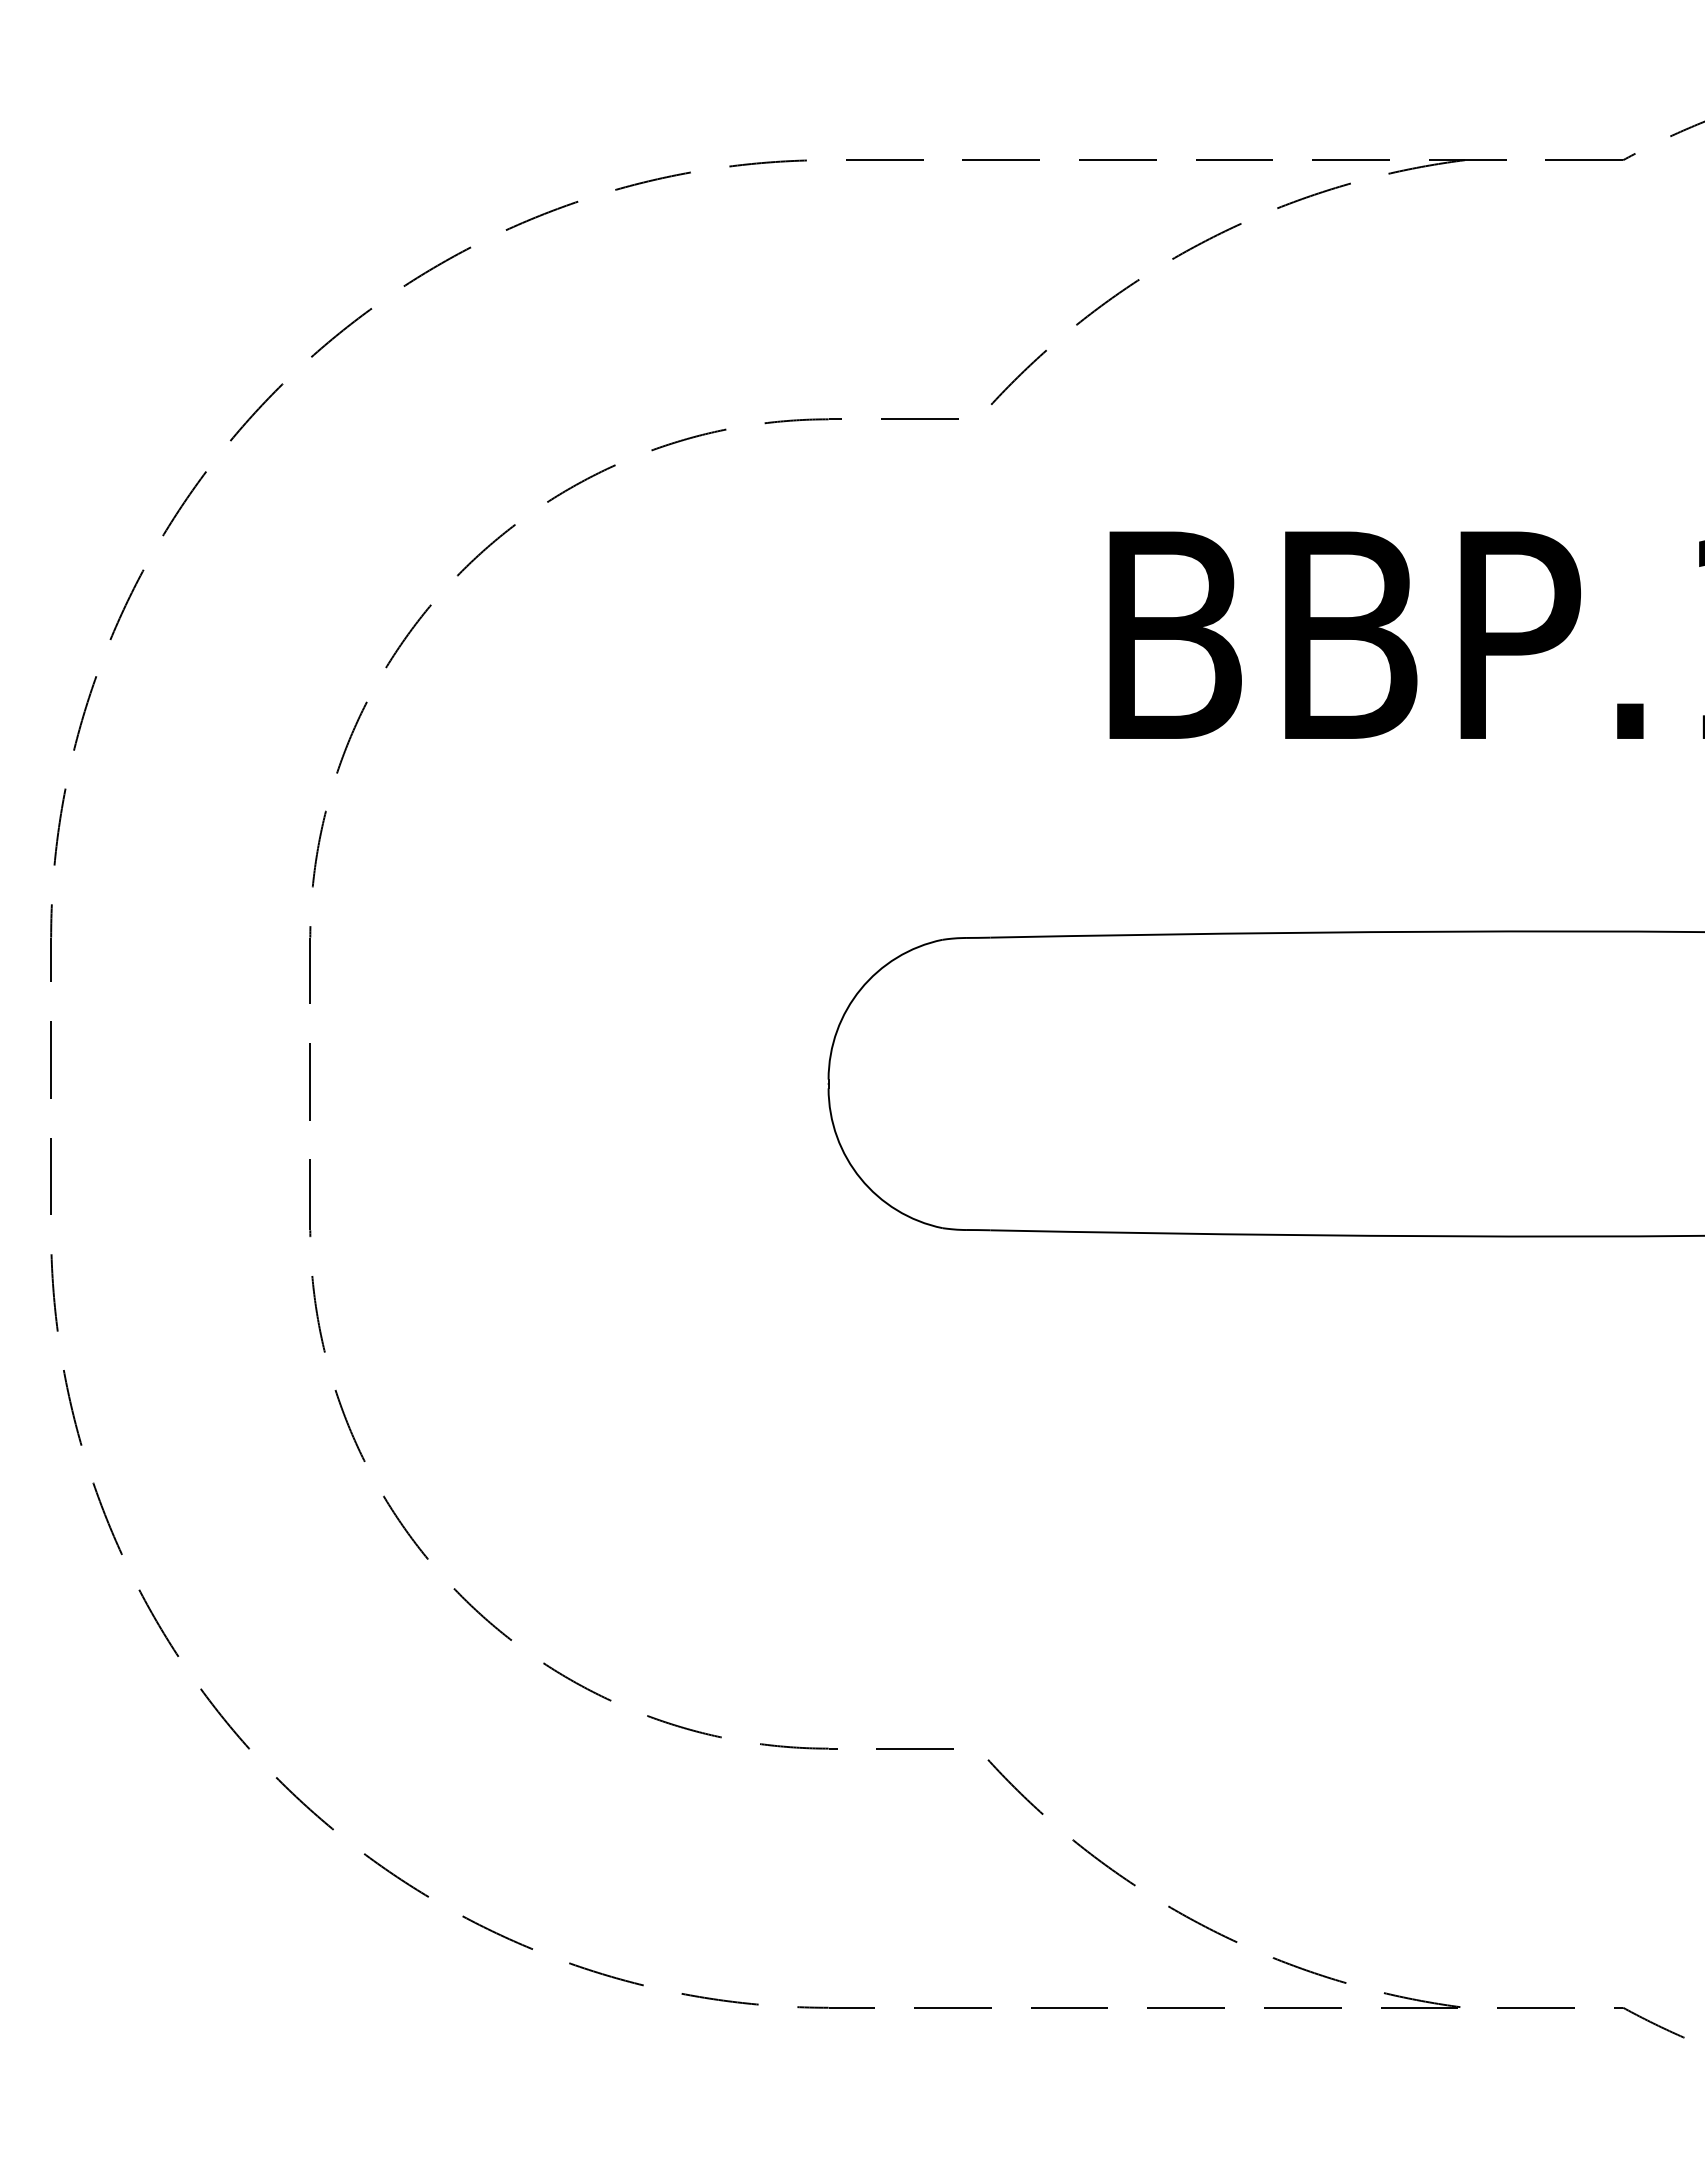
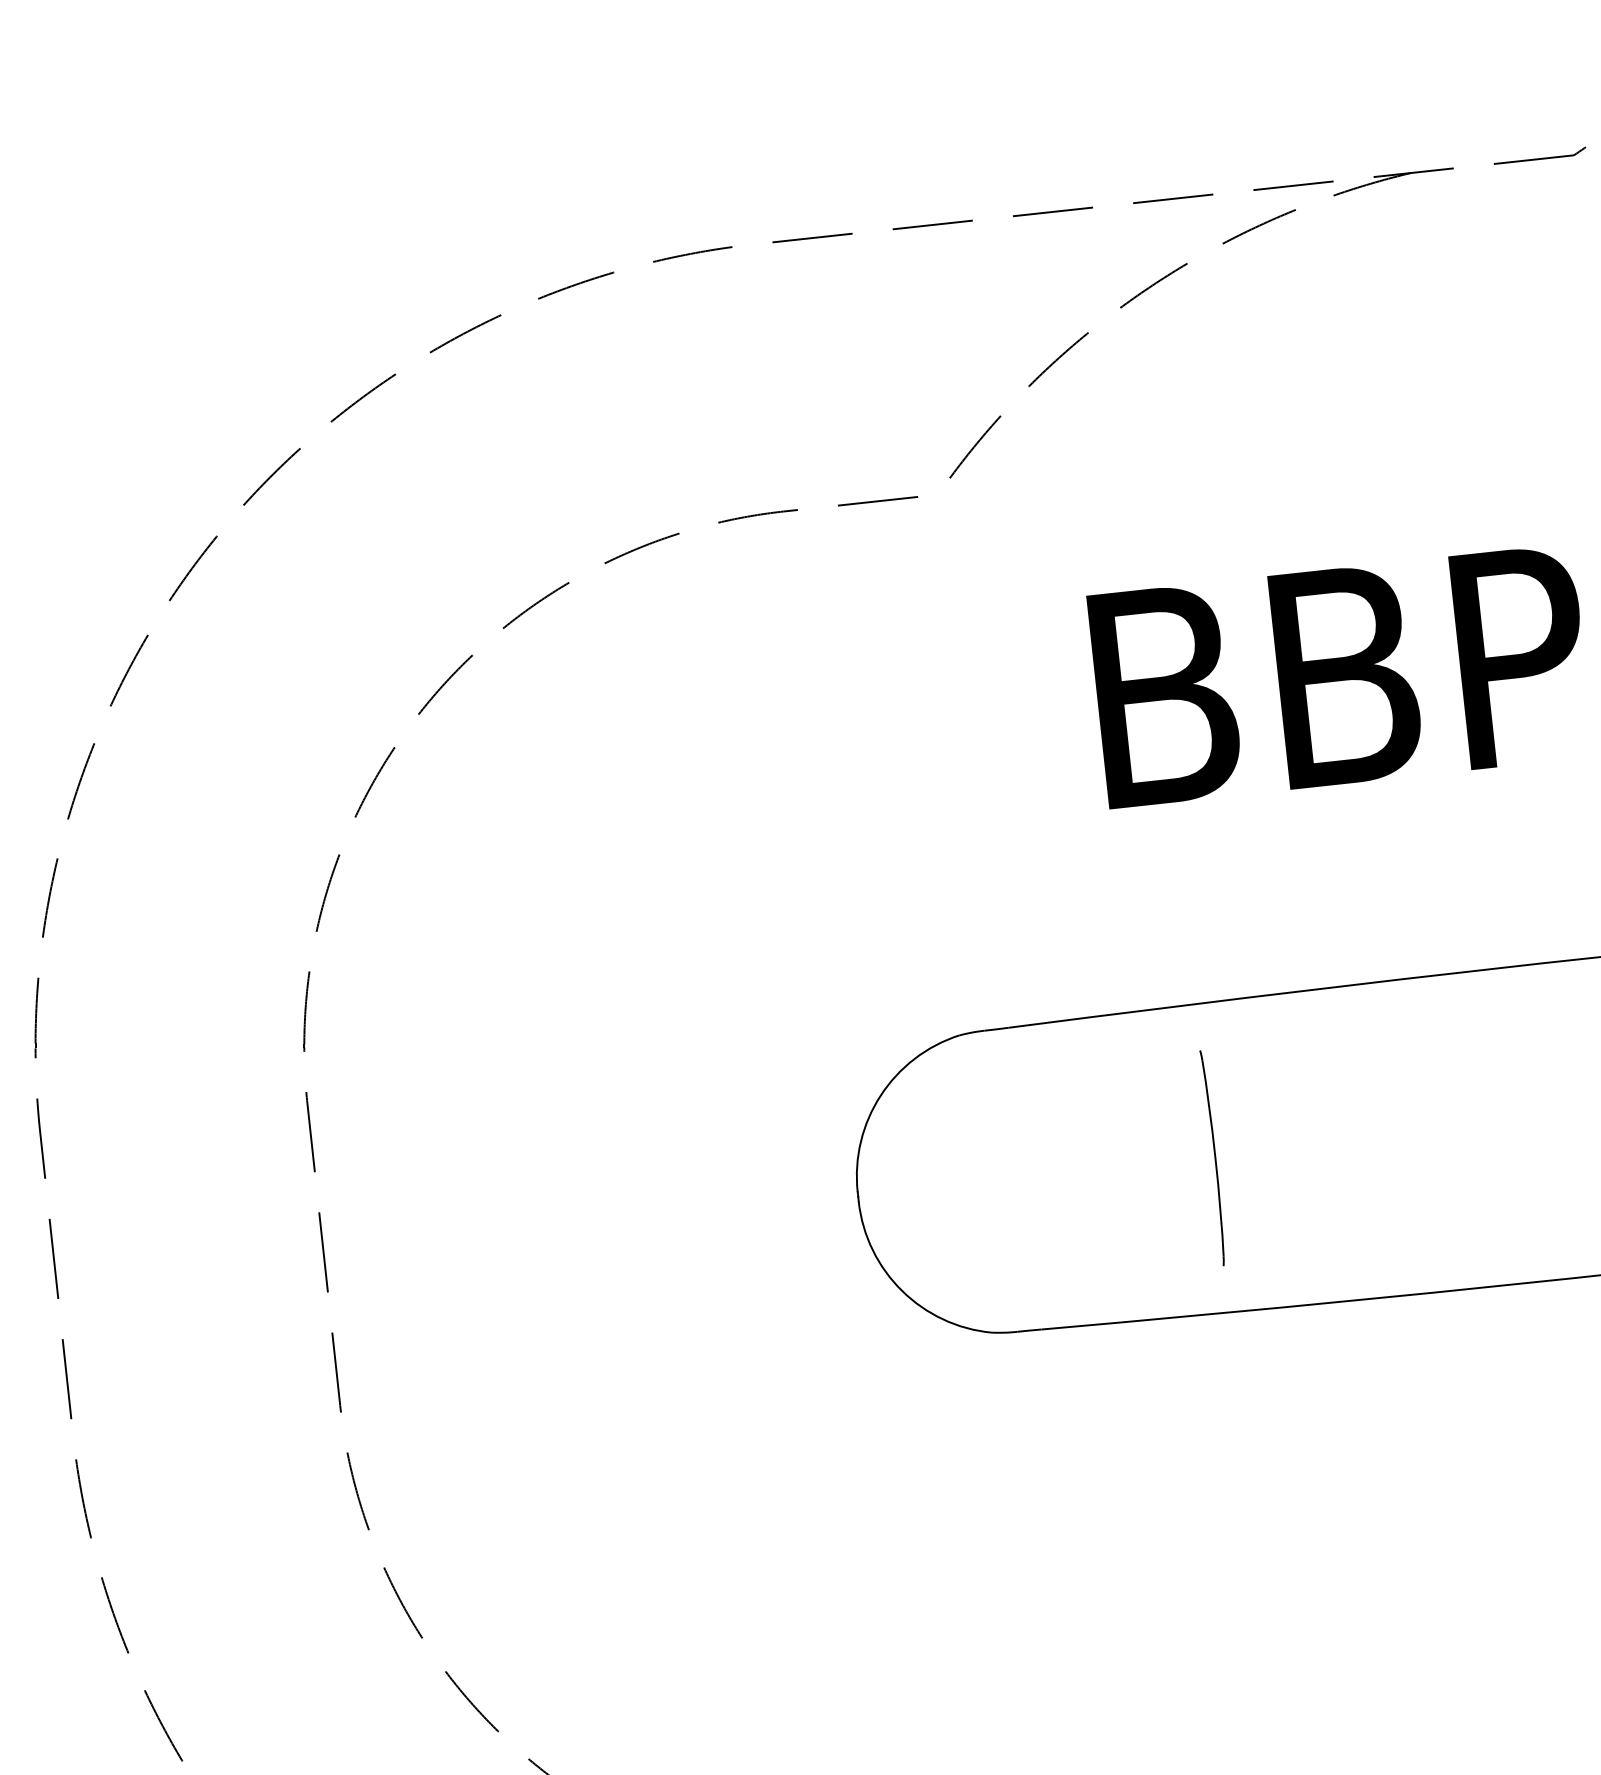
part: (1172, 1083) -> (1212, 1157), added

